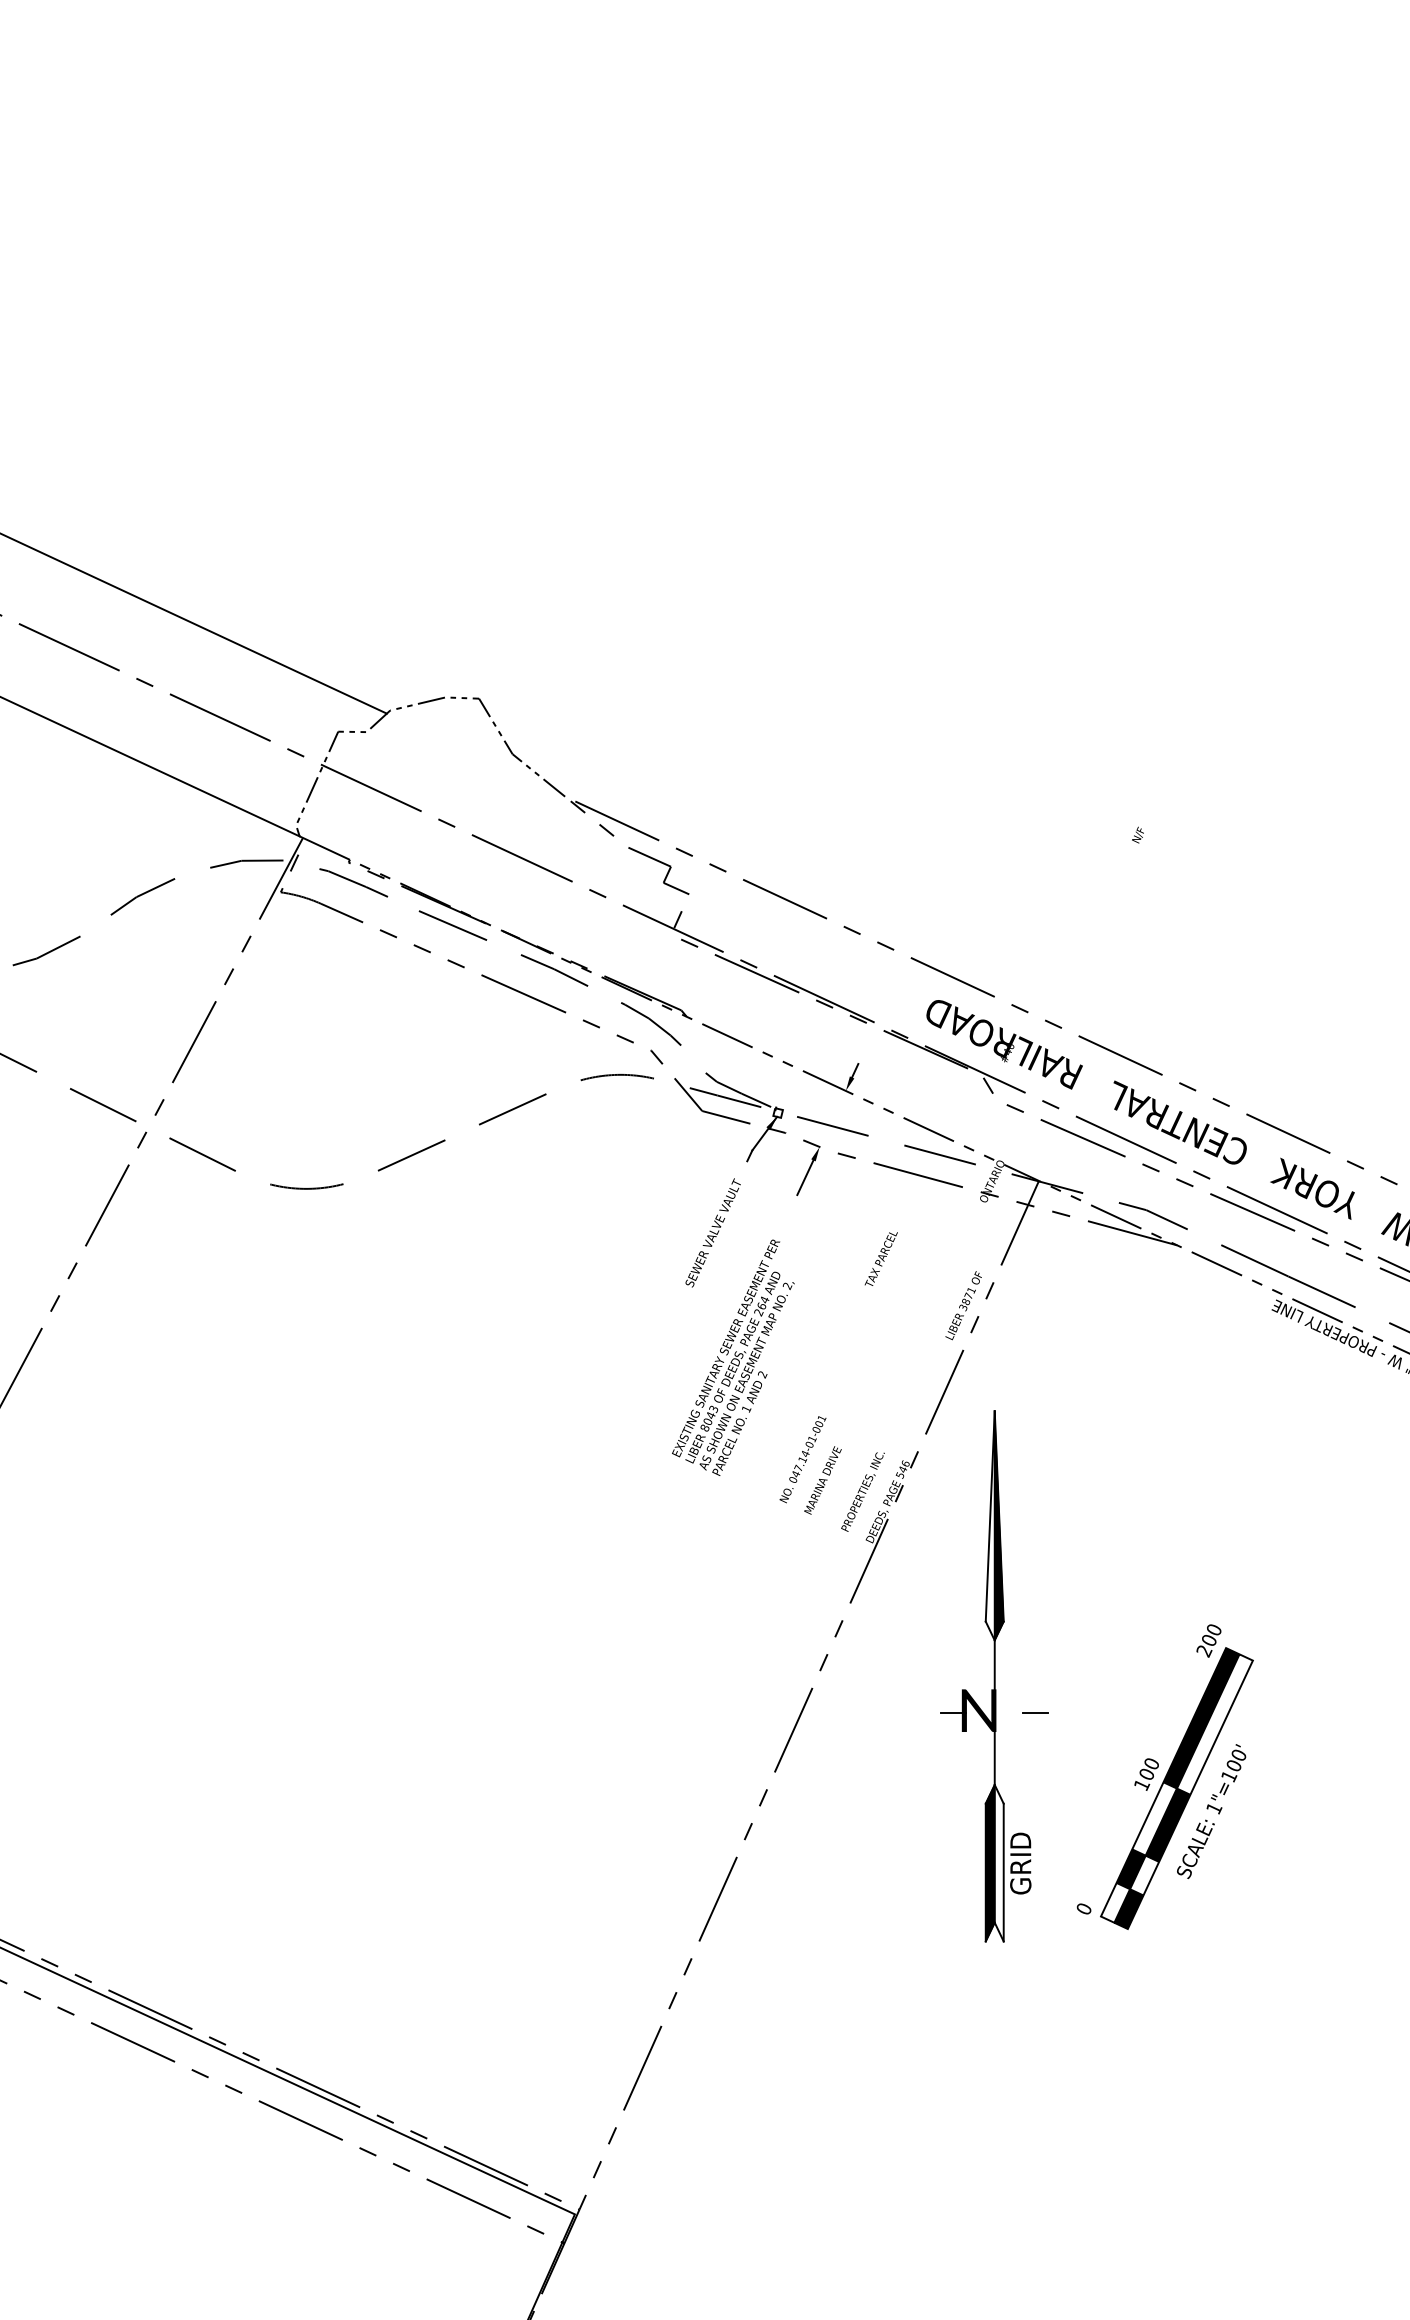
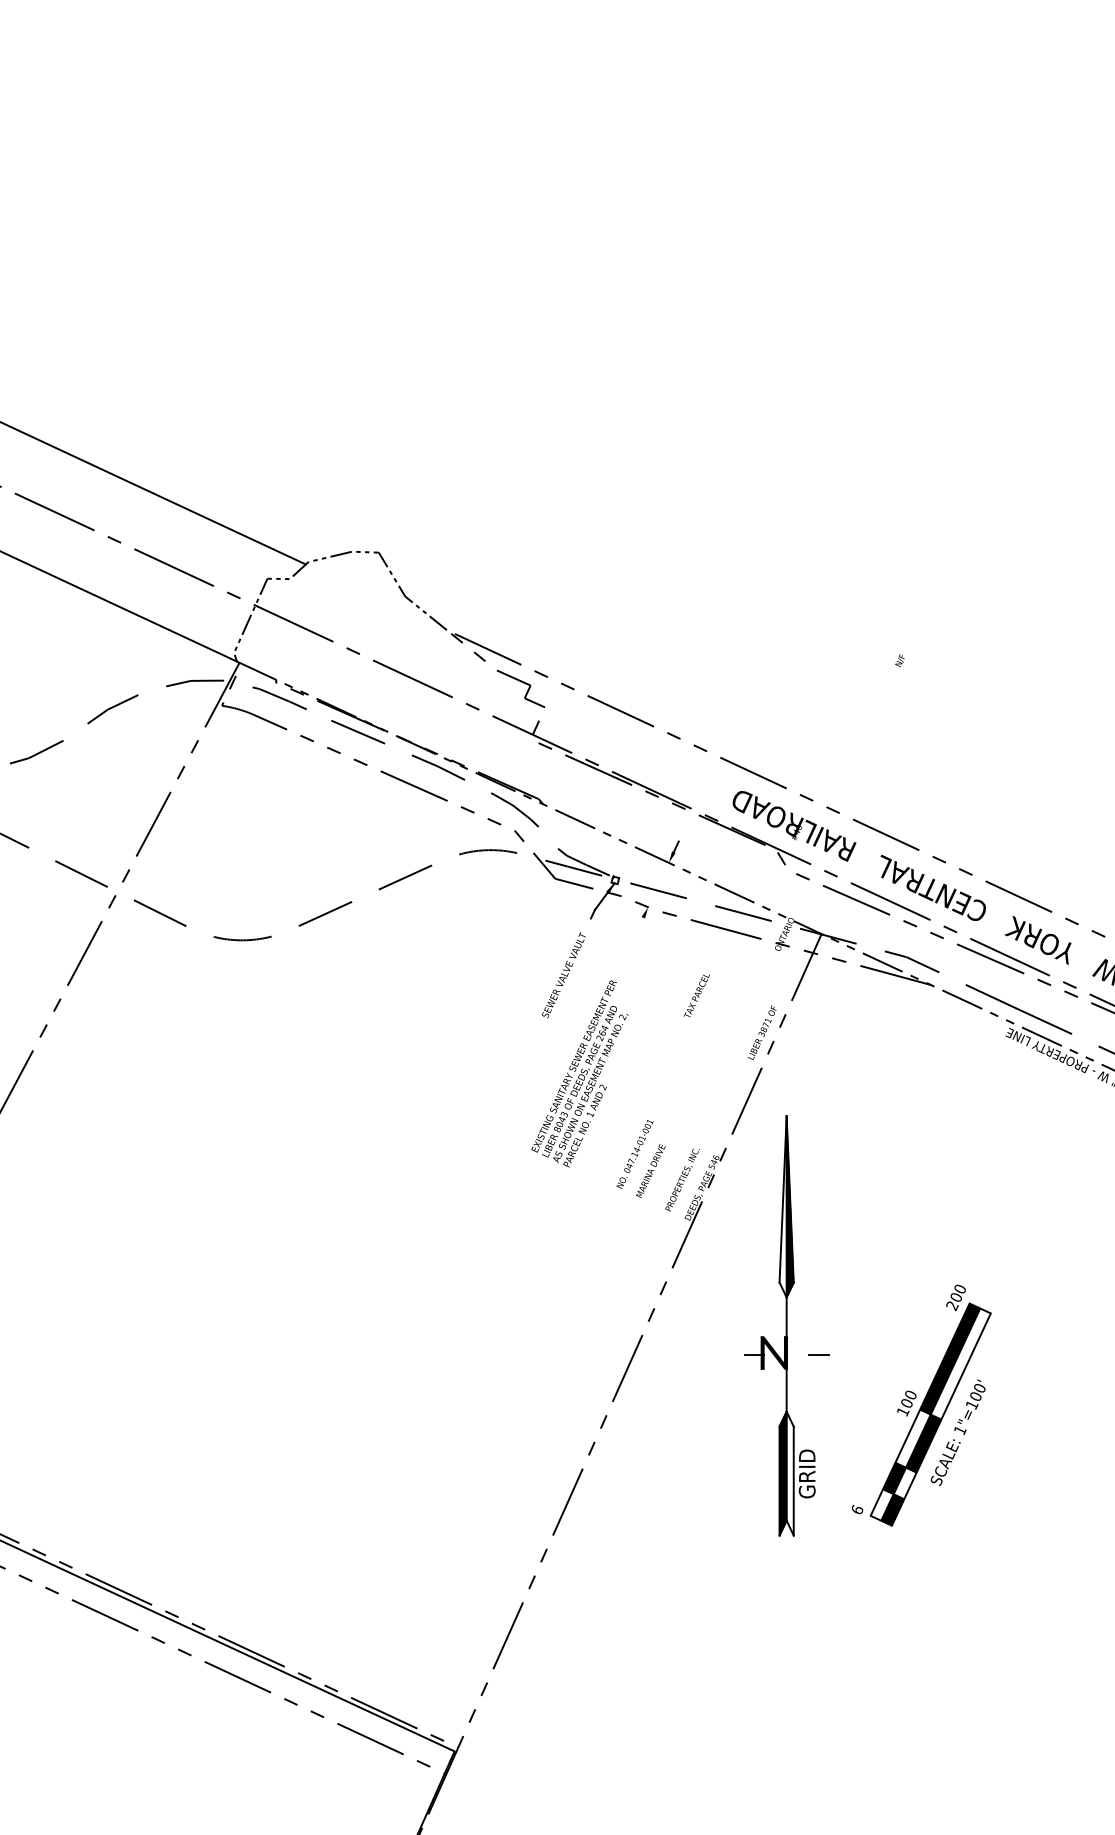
line: (805, 1177) -> (636, 931), removed
text: (1083, 1908) -> (856, 1509), 0 -> 6

